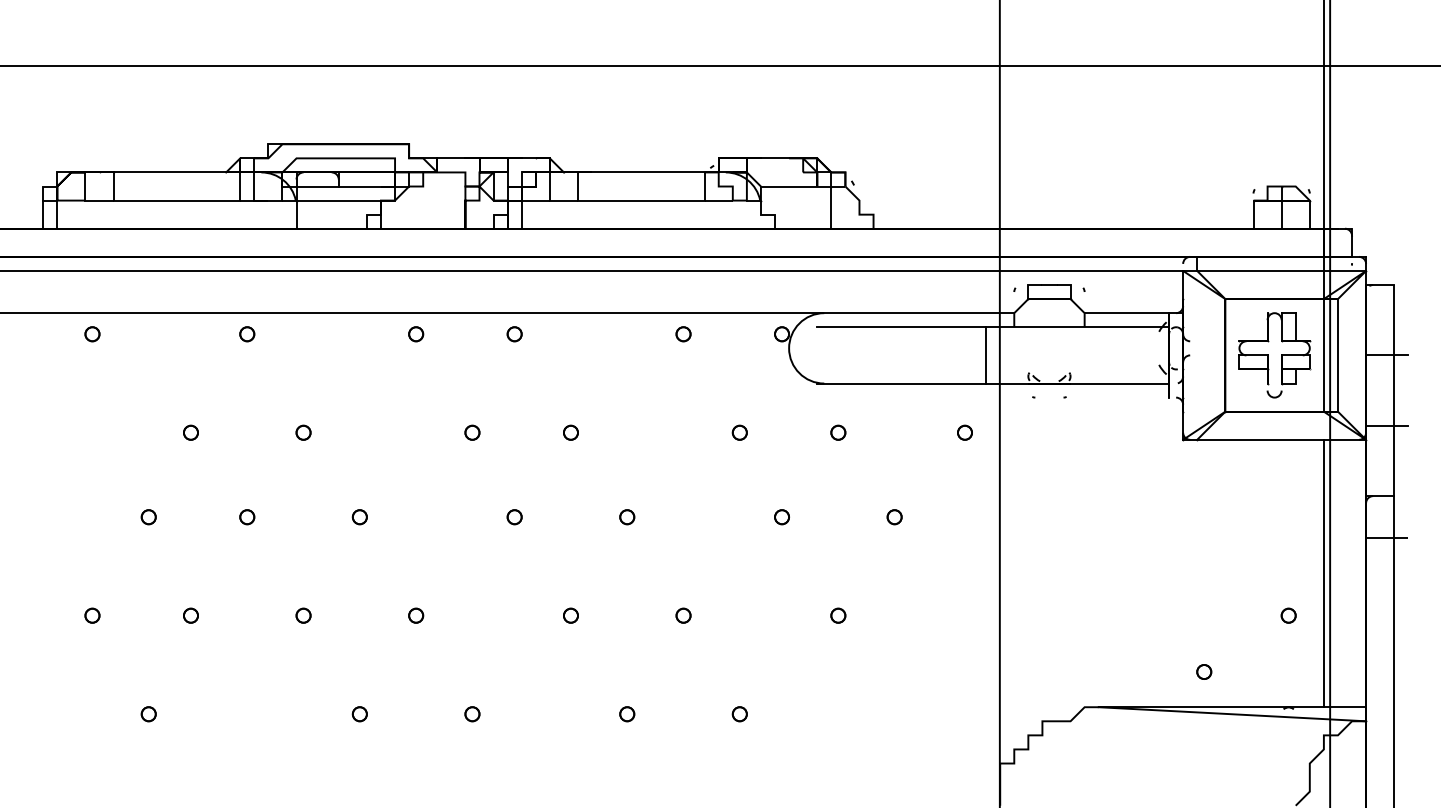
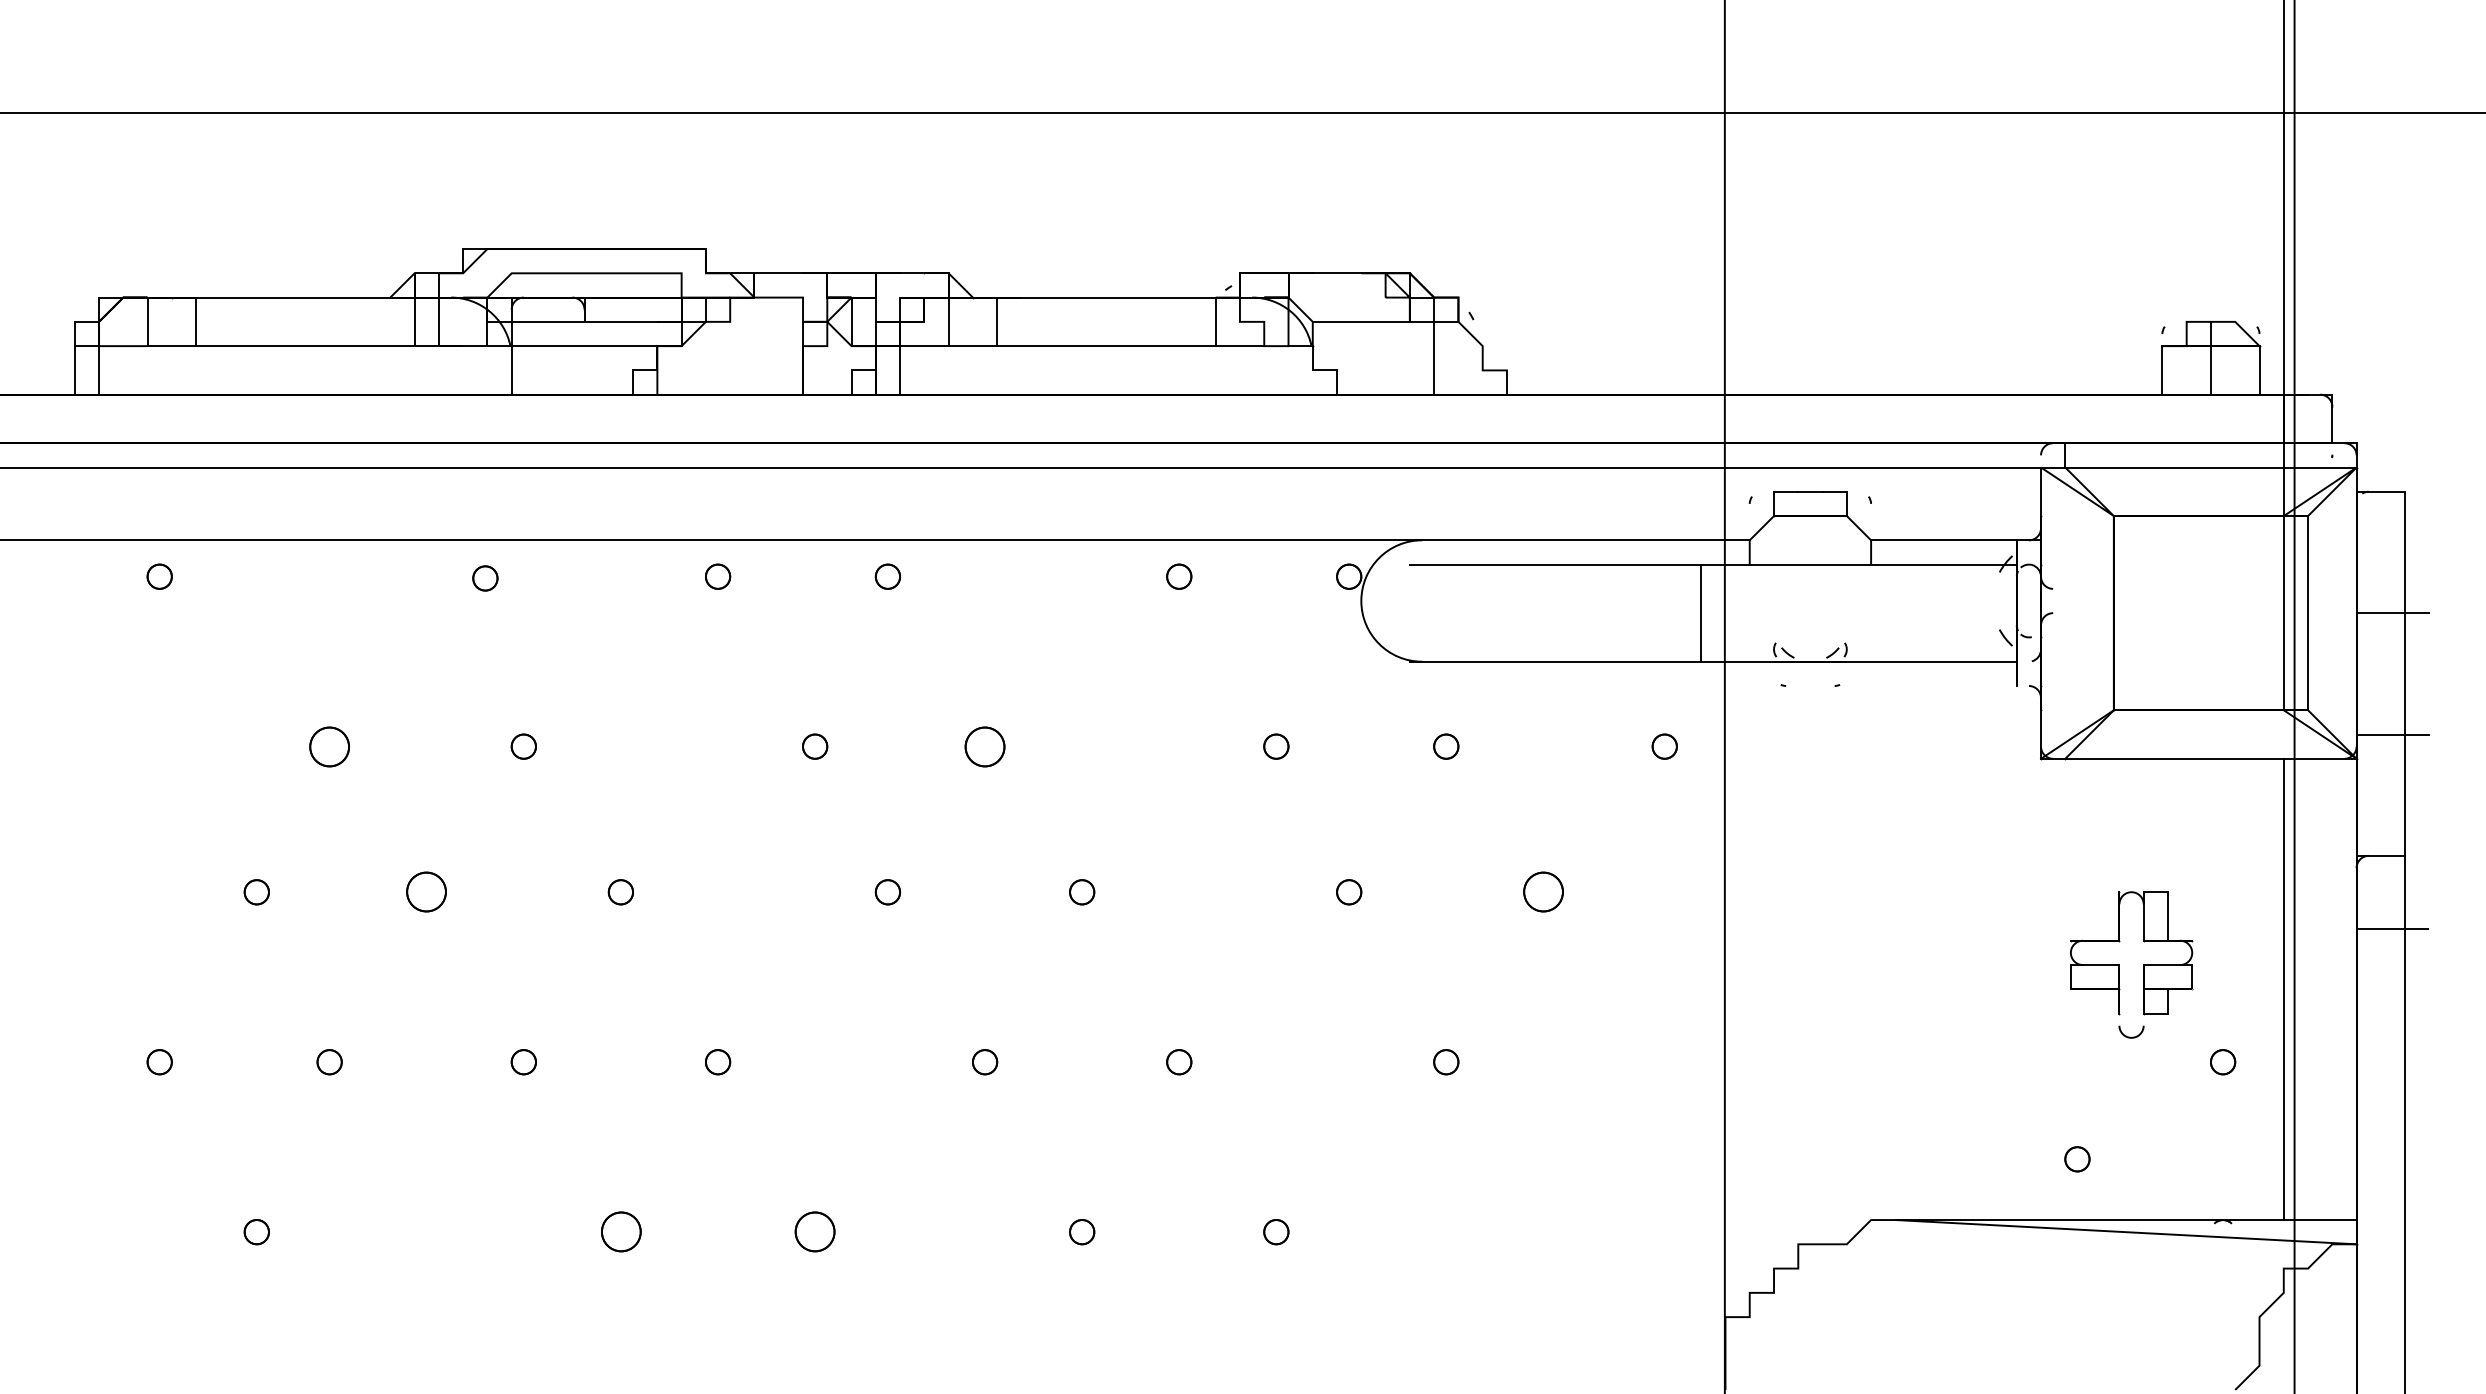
part: (247, 334) -> (485, 578), moved
part: (1274, 355) -> (2131, 965), moved
part: (190, 432) -> (328, 746), size x1.6
part: (570, 432) -> (984, 746), size x1.6
part: (247, 517) -> (427, 892), size x1.6
part: (894, 517) -> (1543, 892), size x1.6
part: (359, 714) -> (620, 1232), size x1.6
part: (472, 714) -> (815, 1232), size x1.6

